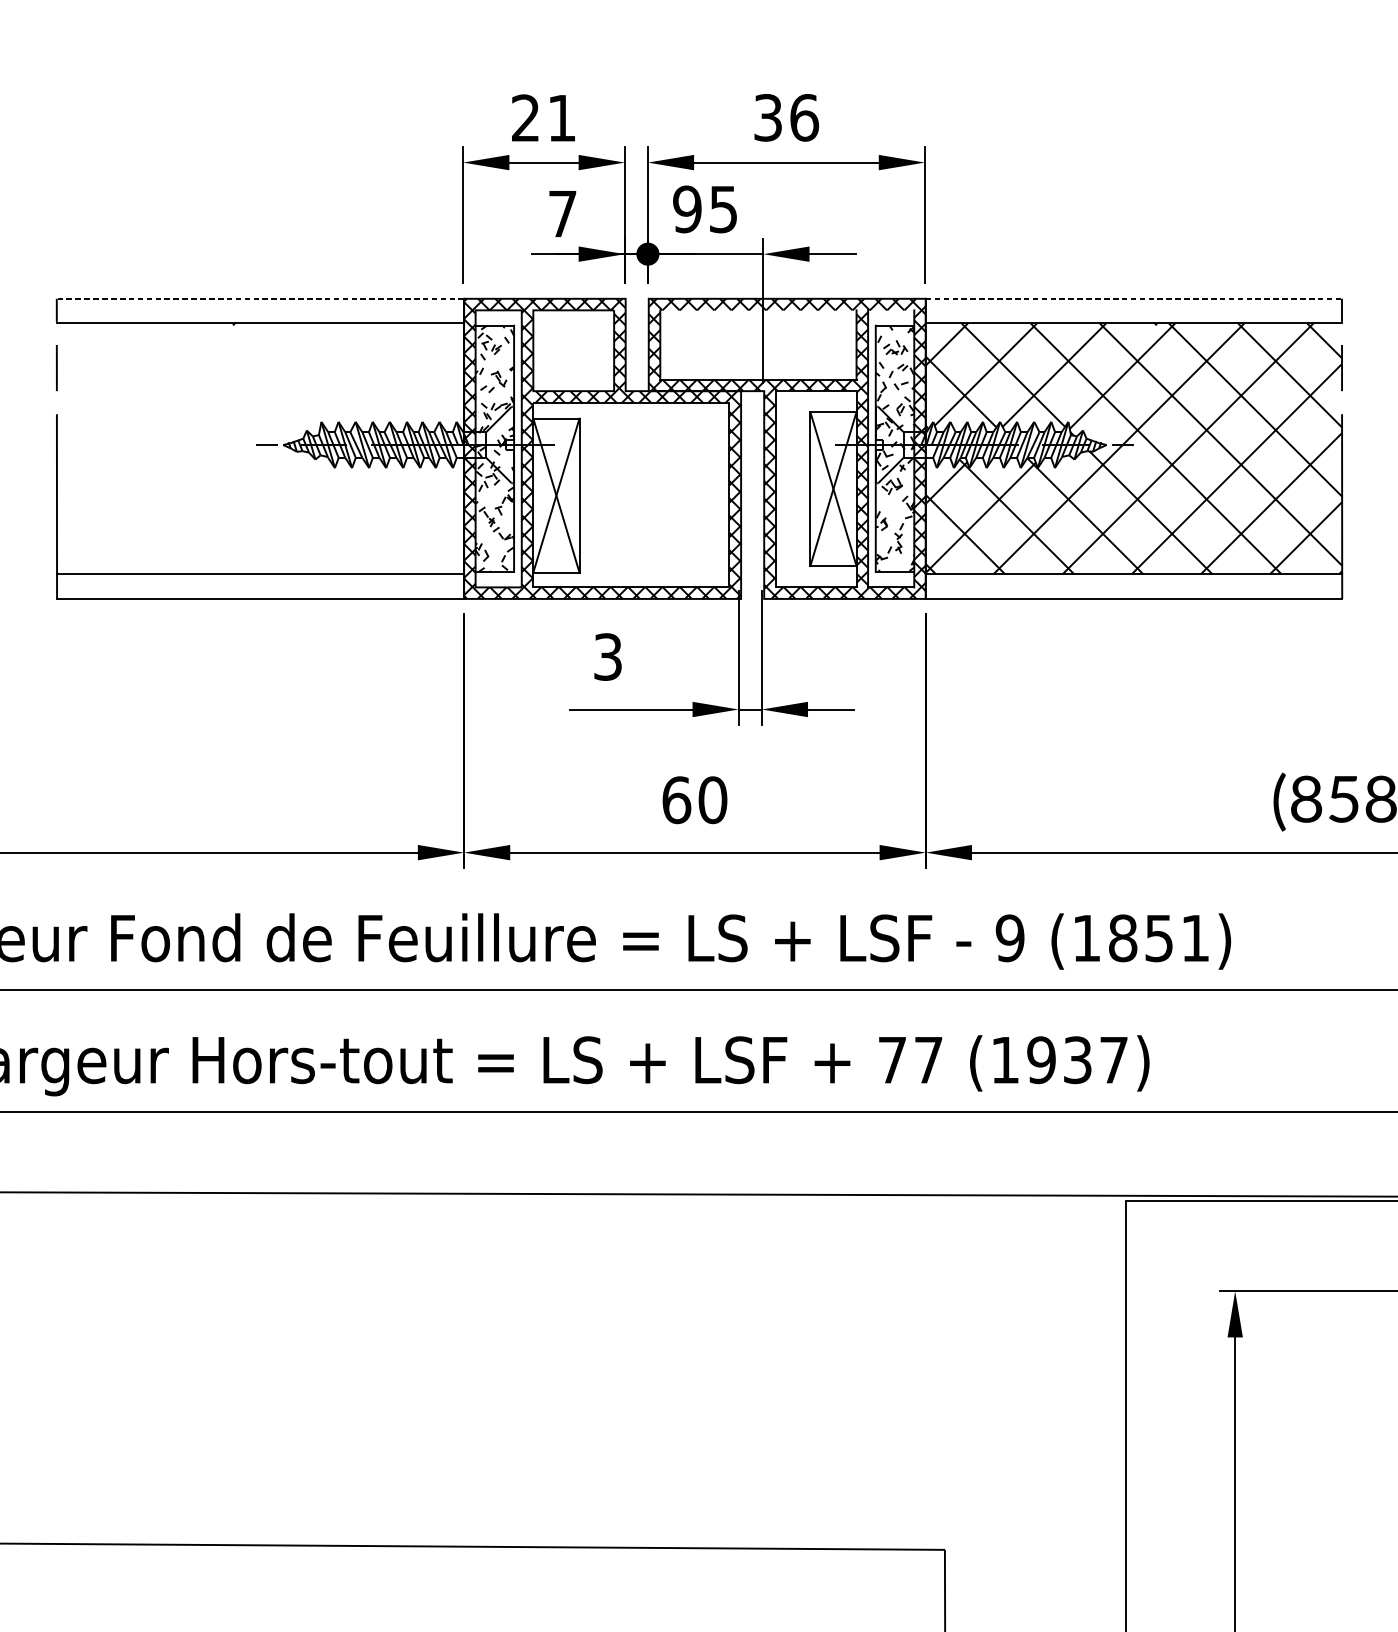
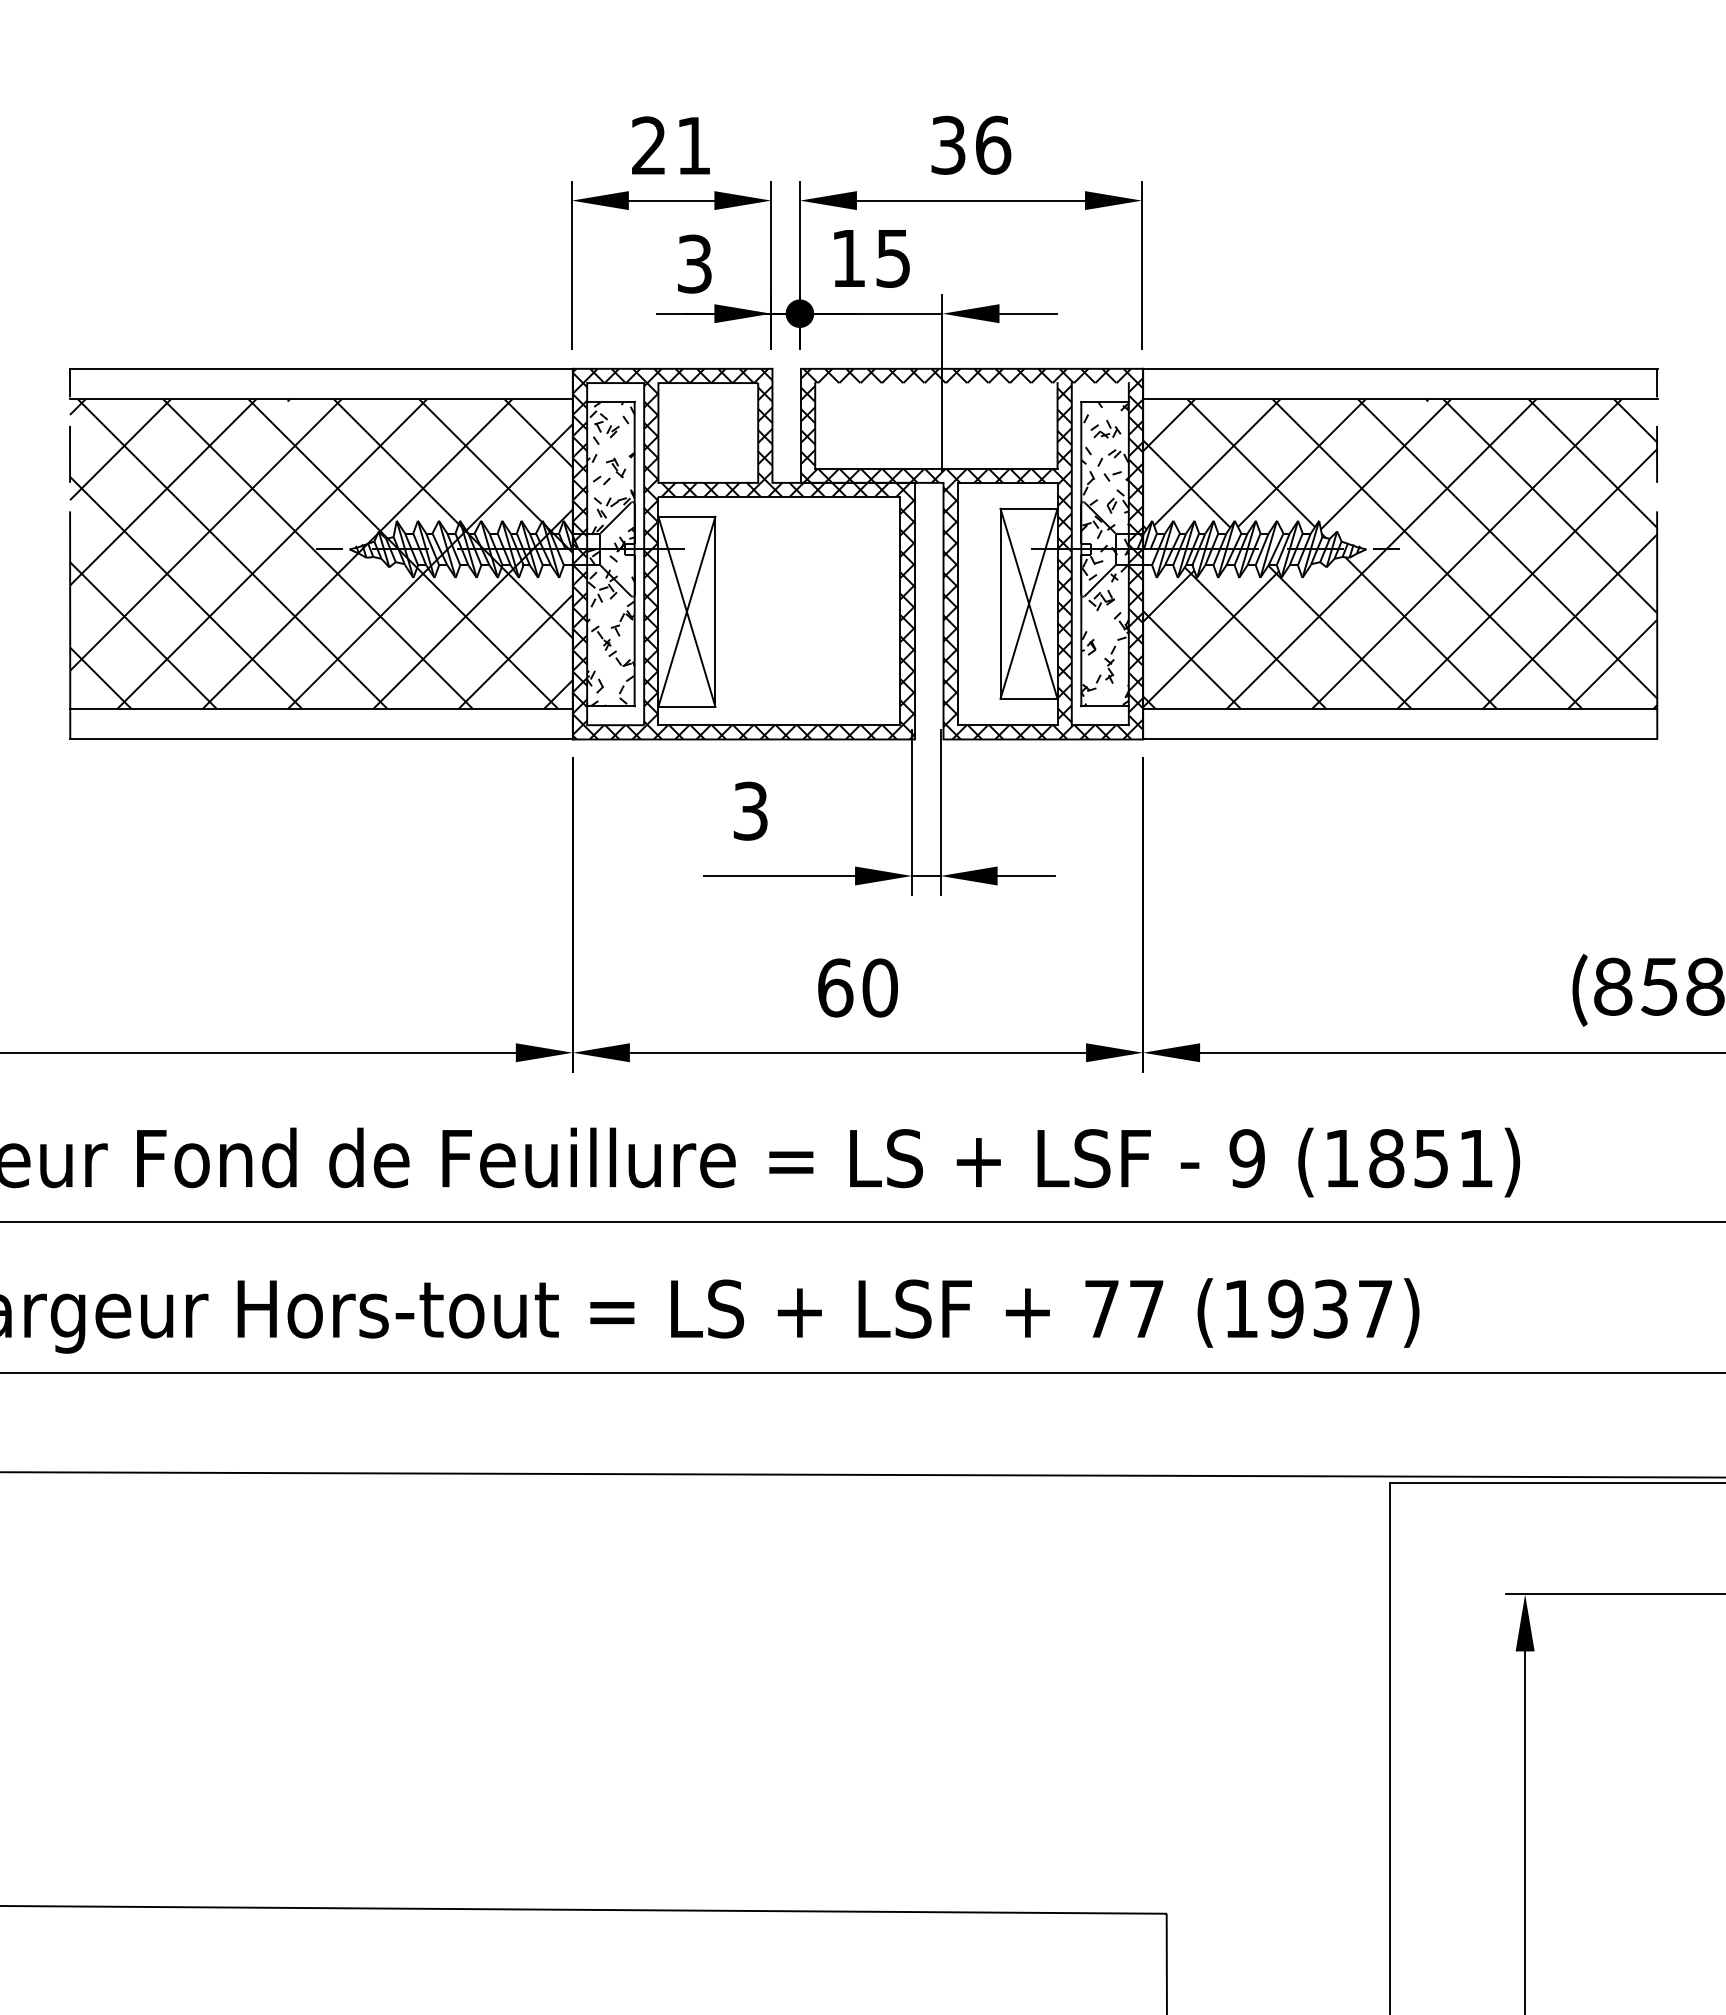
text: (687, 209) -> (848, 258), 95 -> 15
text: (562, 213) -> (694, 263), 7 -> 3
line: (259, 298) -> (320, 368), dashed -> solid
line: (1134, 298) -> (1400, 368), dashed -> solid
hatch: (260, 449) -> (321, 554), added

